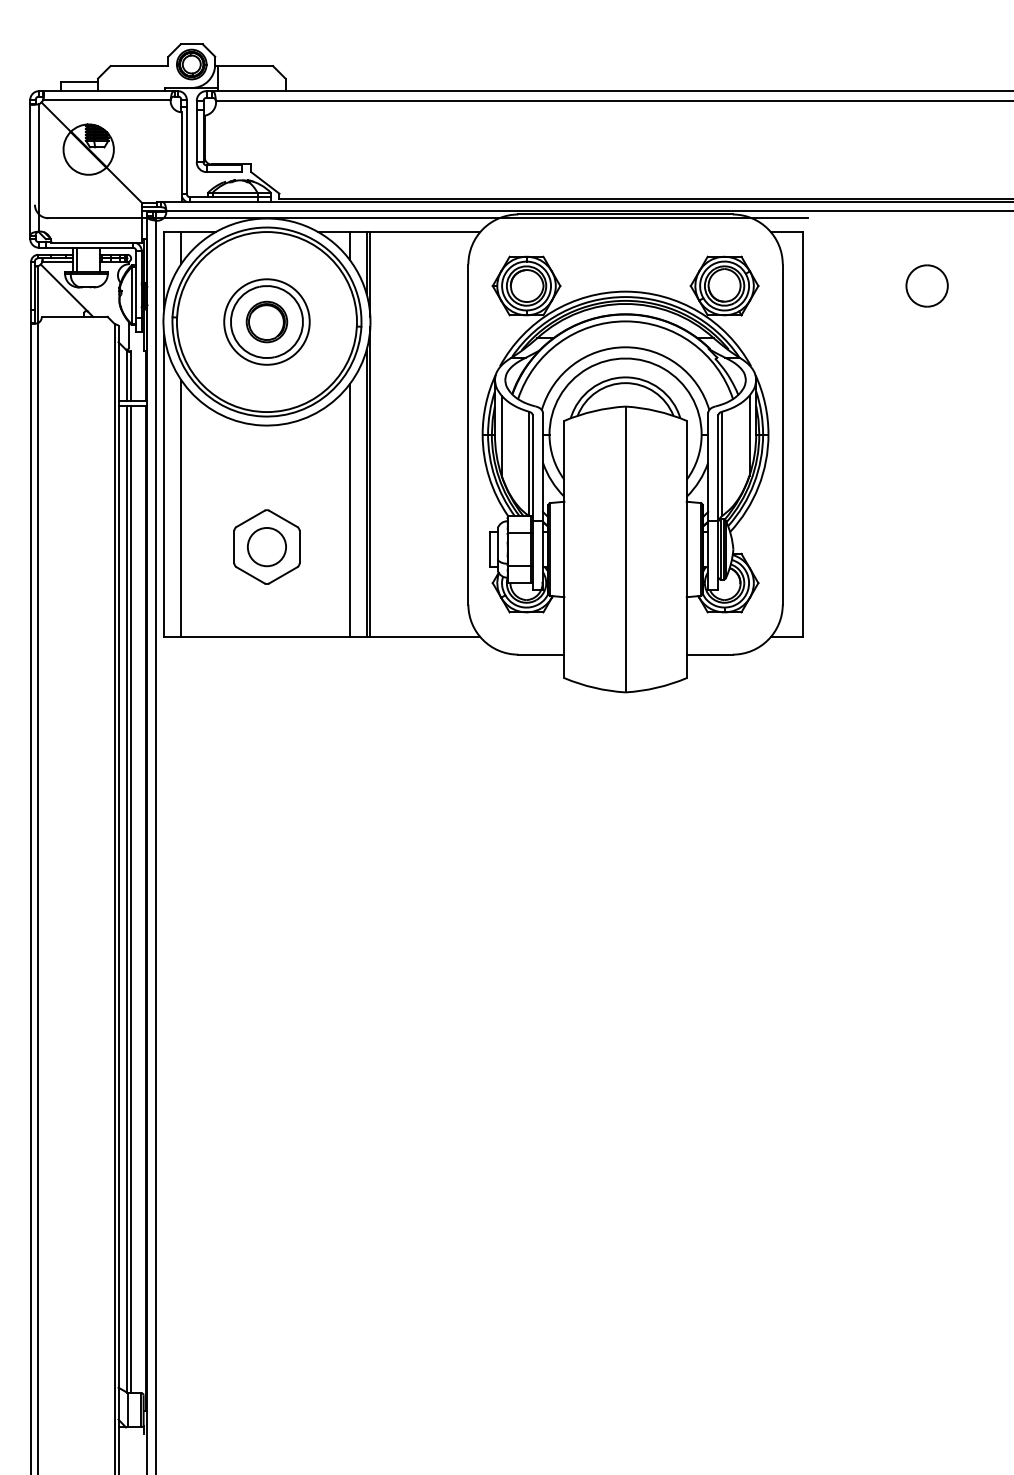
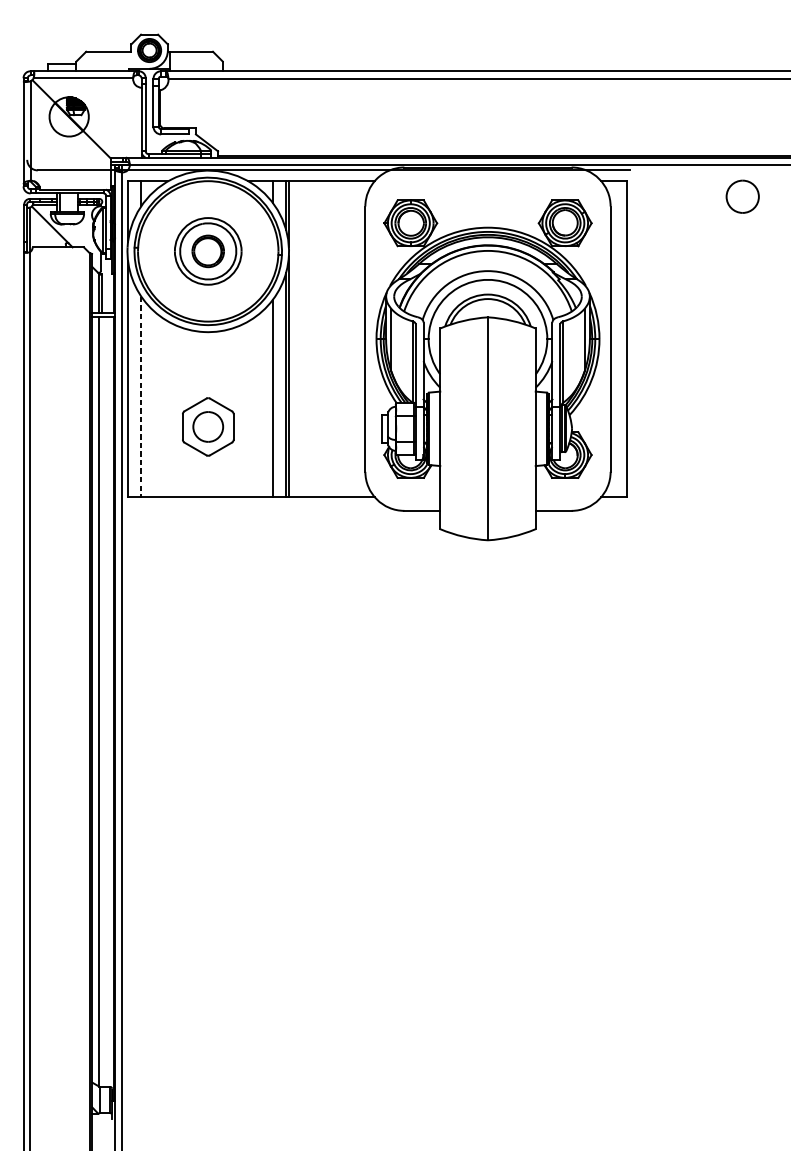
part: (926, 285) -> (742, 196), moved
line: (181, 509) -> (141, 397), solid -> dashed
line: (131, 899) -> (102, 701), removed

